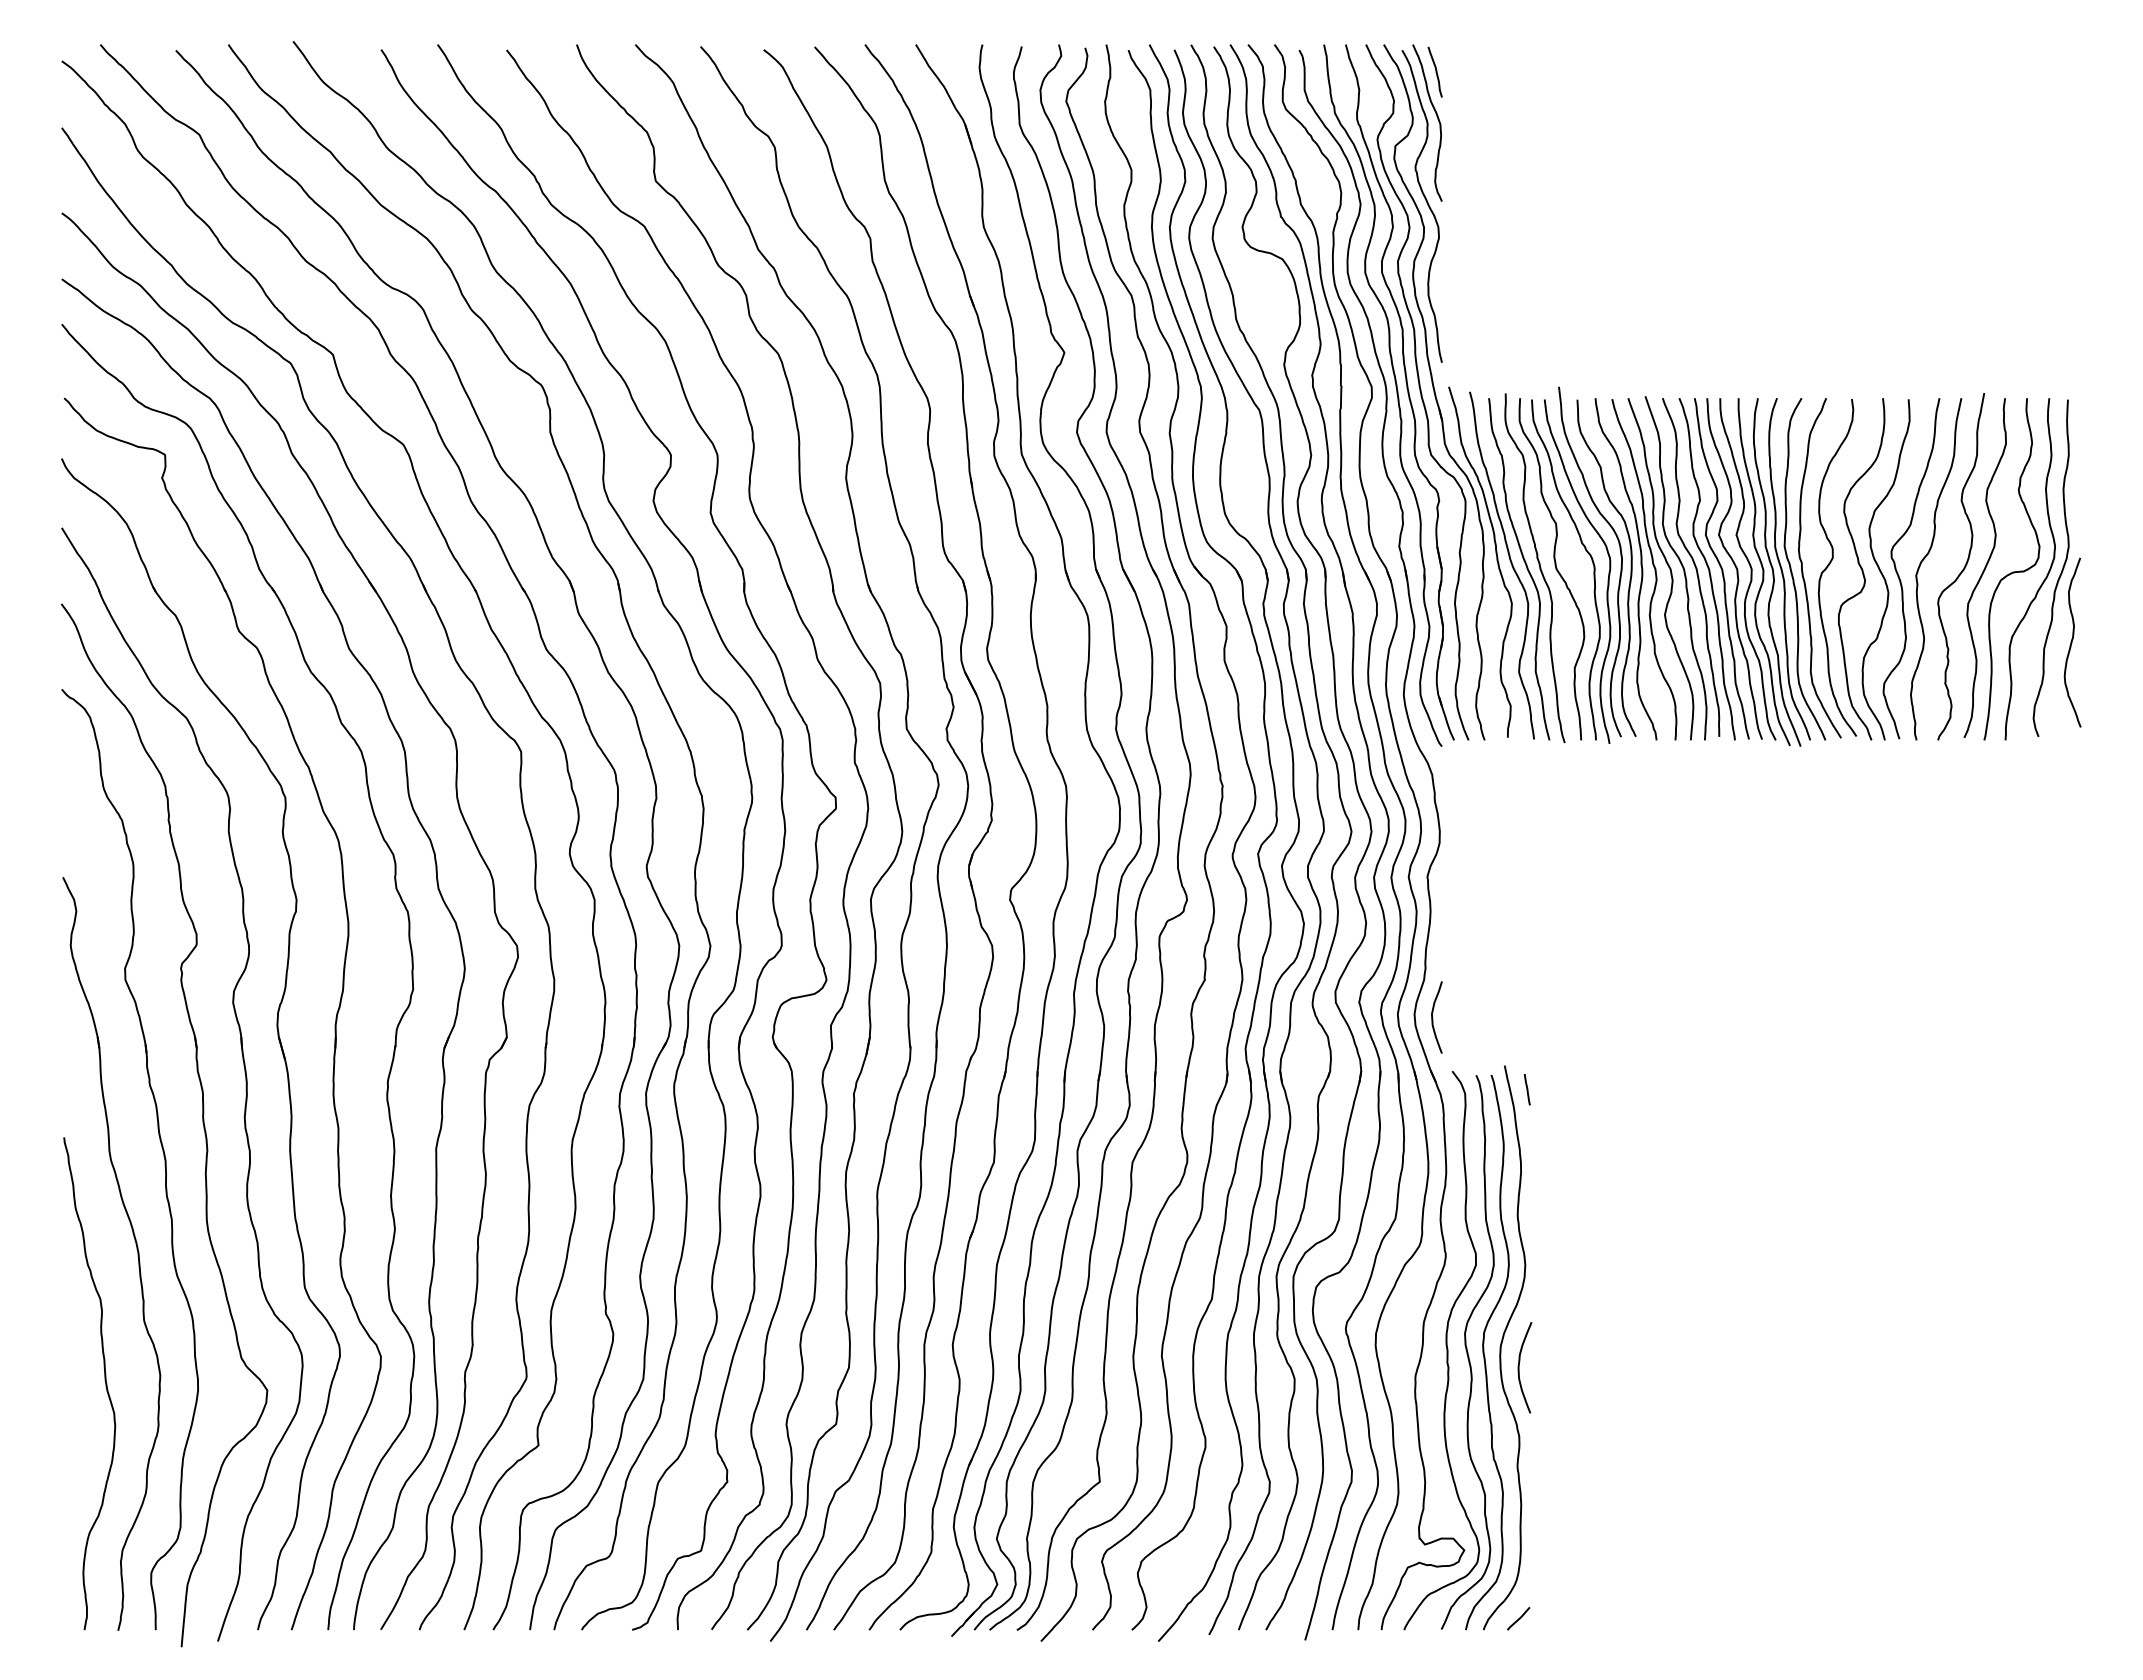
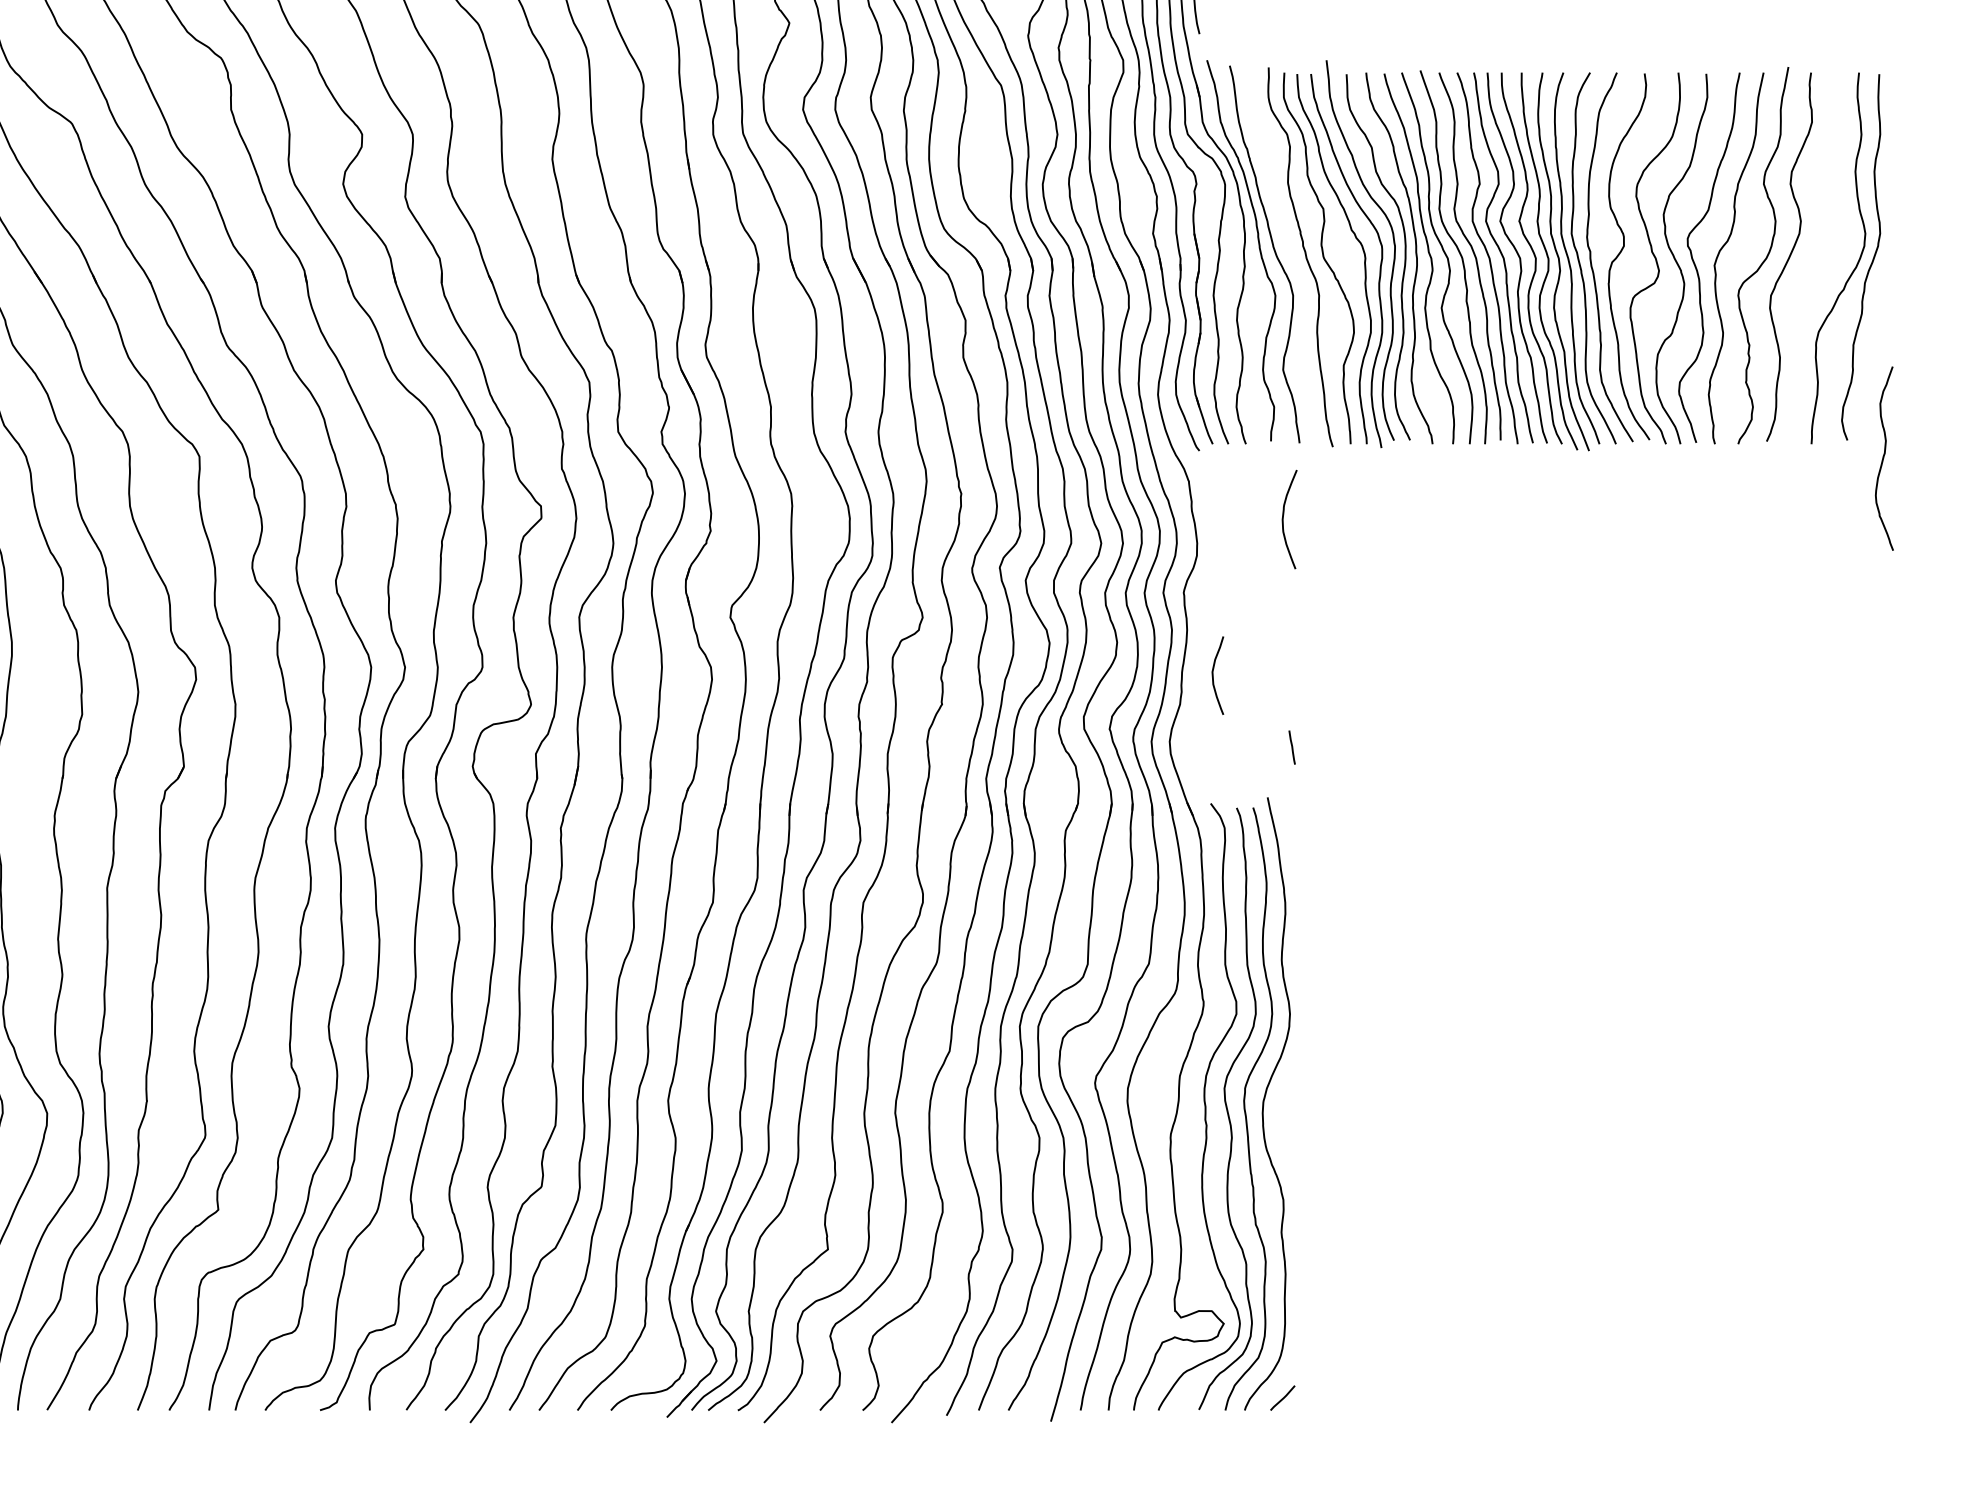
curve: (1525, 566) -> (1290, 255), removed
curve: (2012, 571) -> (1819, 260), removed
curve: (2072, 642) -> (1884, 458), moved
curve: (1433, 1017) -> (1214, 675), moved
line: (1526, 1089) -> (1291, 747), moved
curve: (1519, 1367) -> (1283, 519), moved

